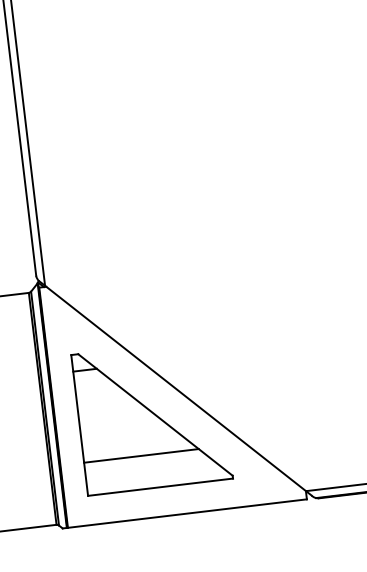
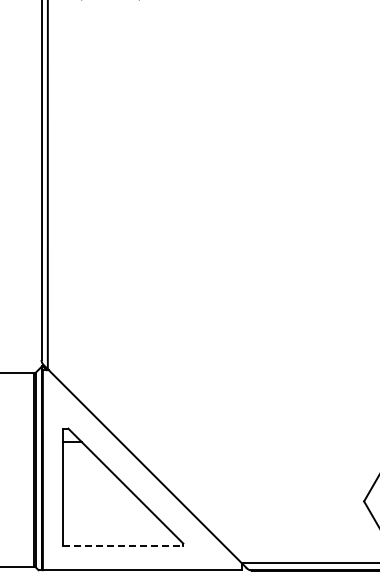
line: (141, 456) -> (110, 518), removed
line: (161, 486) -> (123, 545), solid -> dashed

